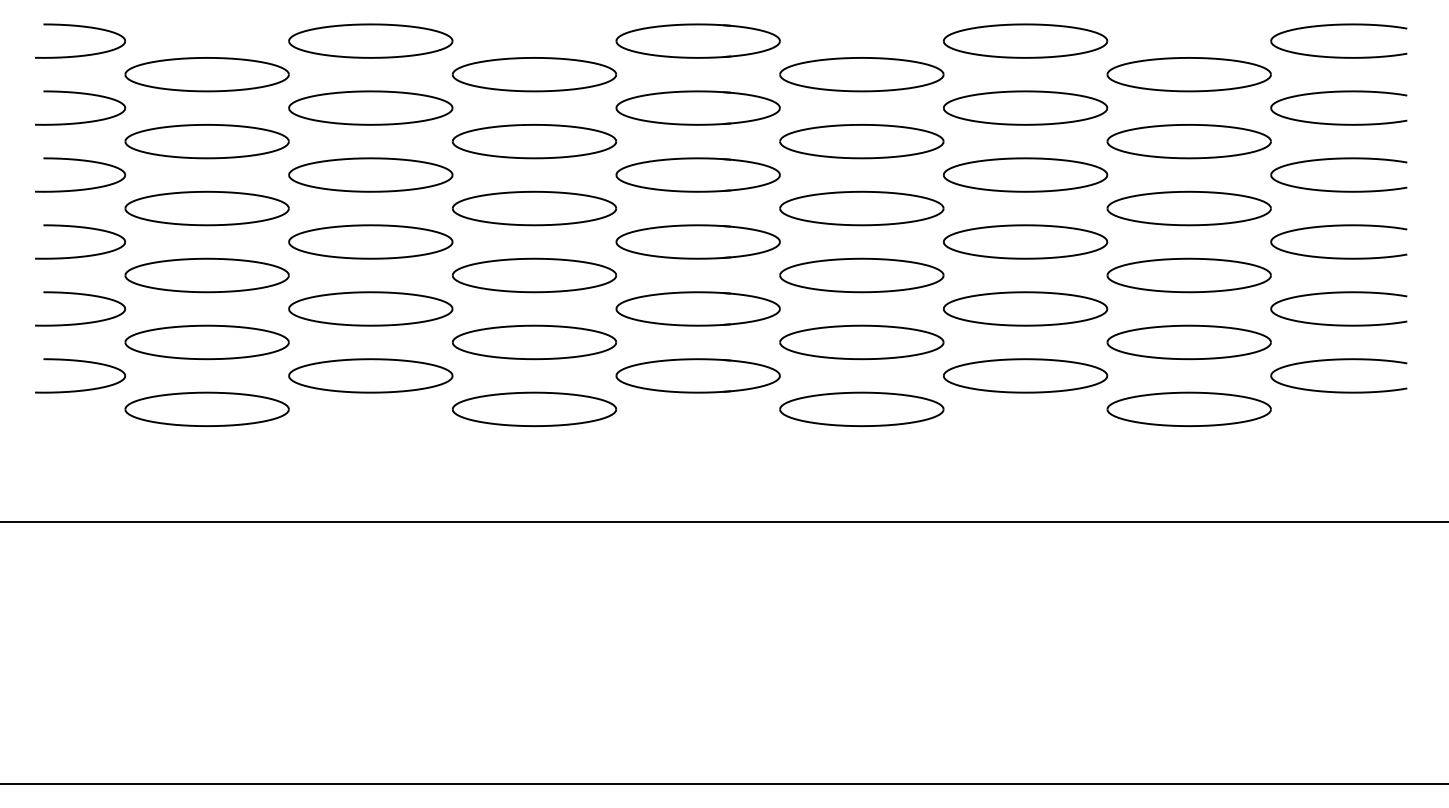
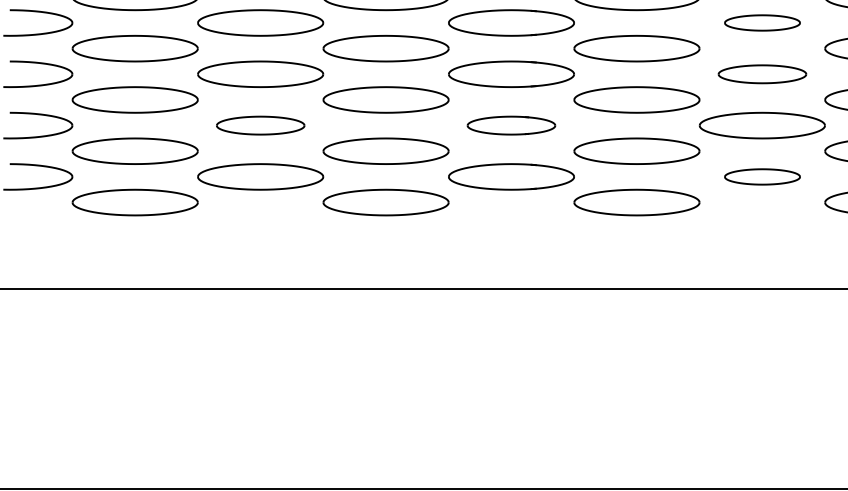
part: (1025, 174) -> (762, 22), size x0.6
part: (1025, 241) -> (762, 73), size x0.7
part: (370, 308) -> (260, 125), size x0.7
part: (697, 308) -> (510, 125), size x0.7
part: (1025, 375) -> (762, 176), size x0.6

